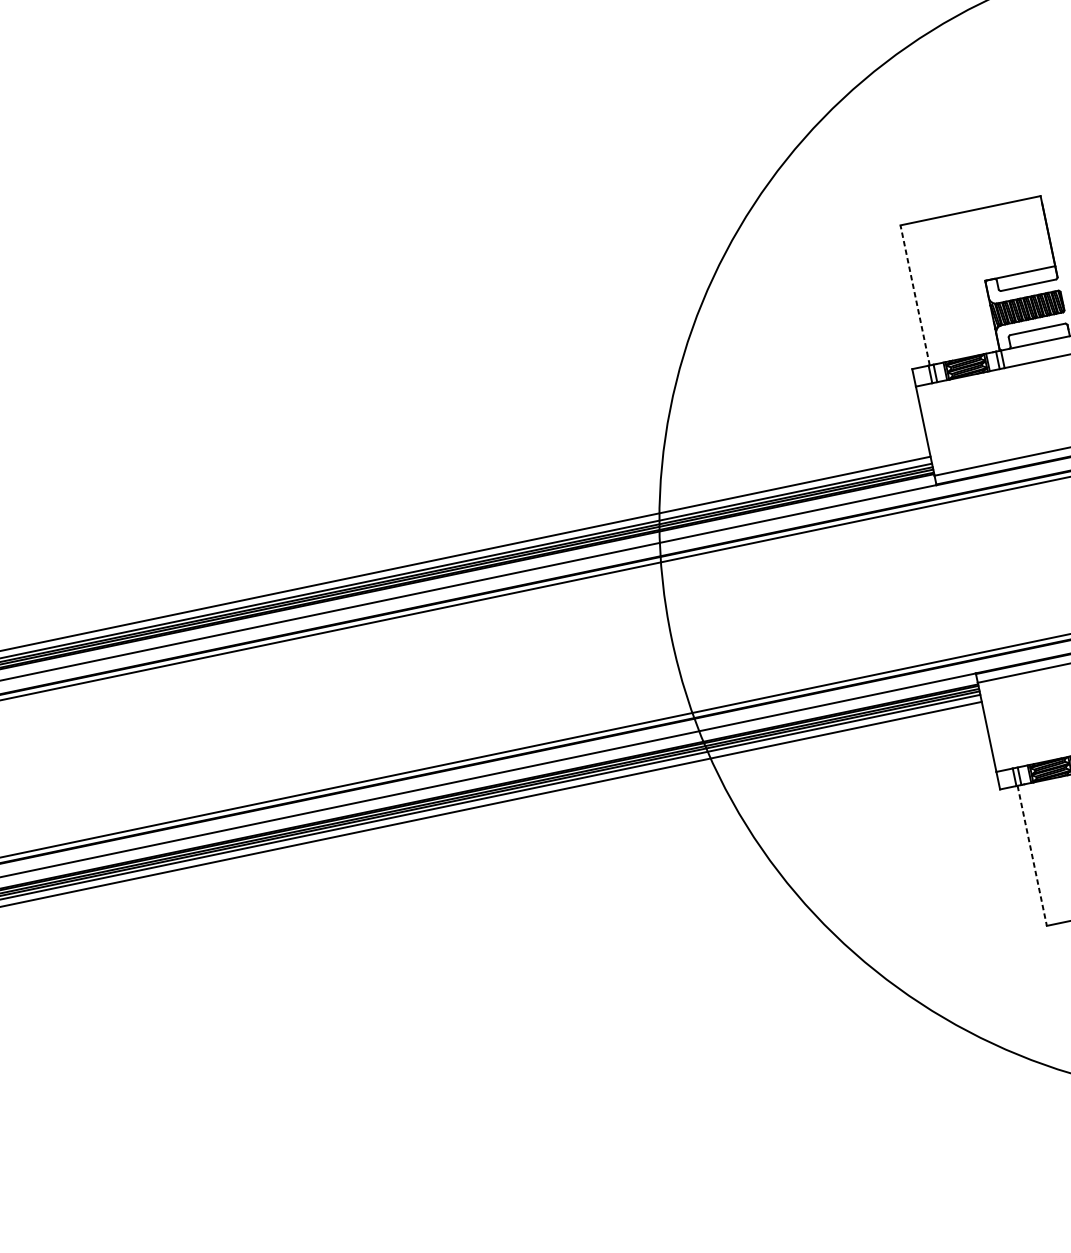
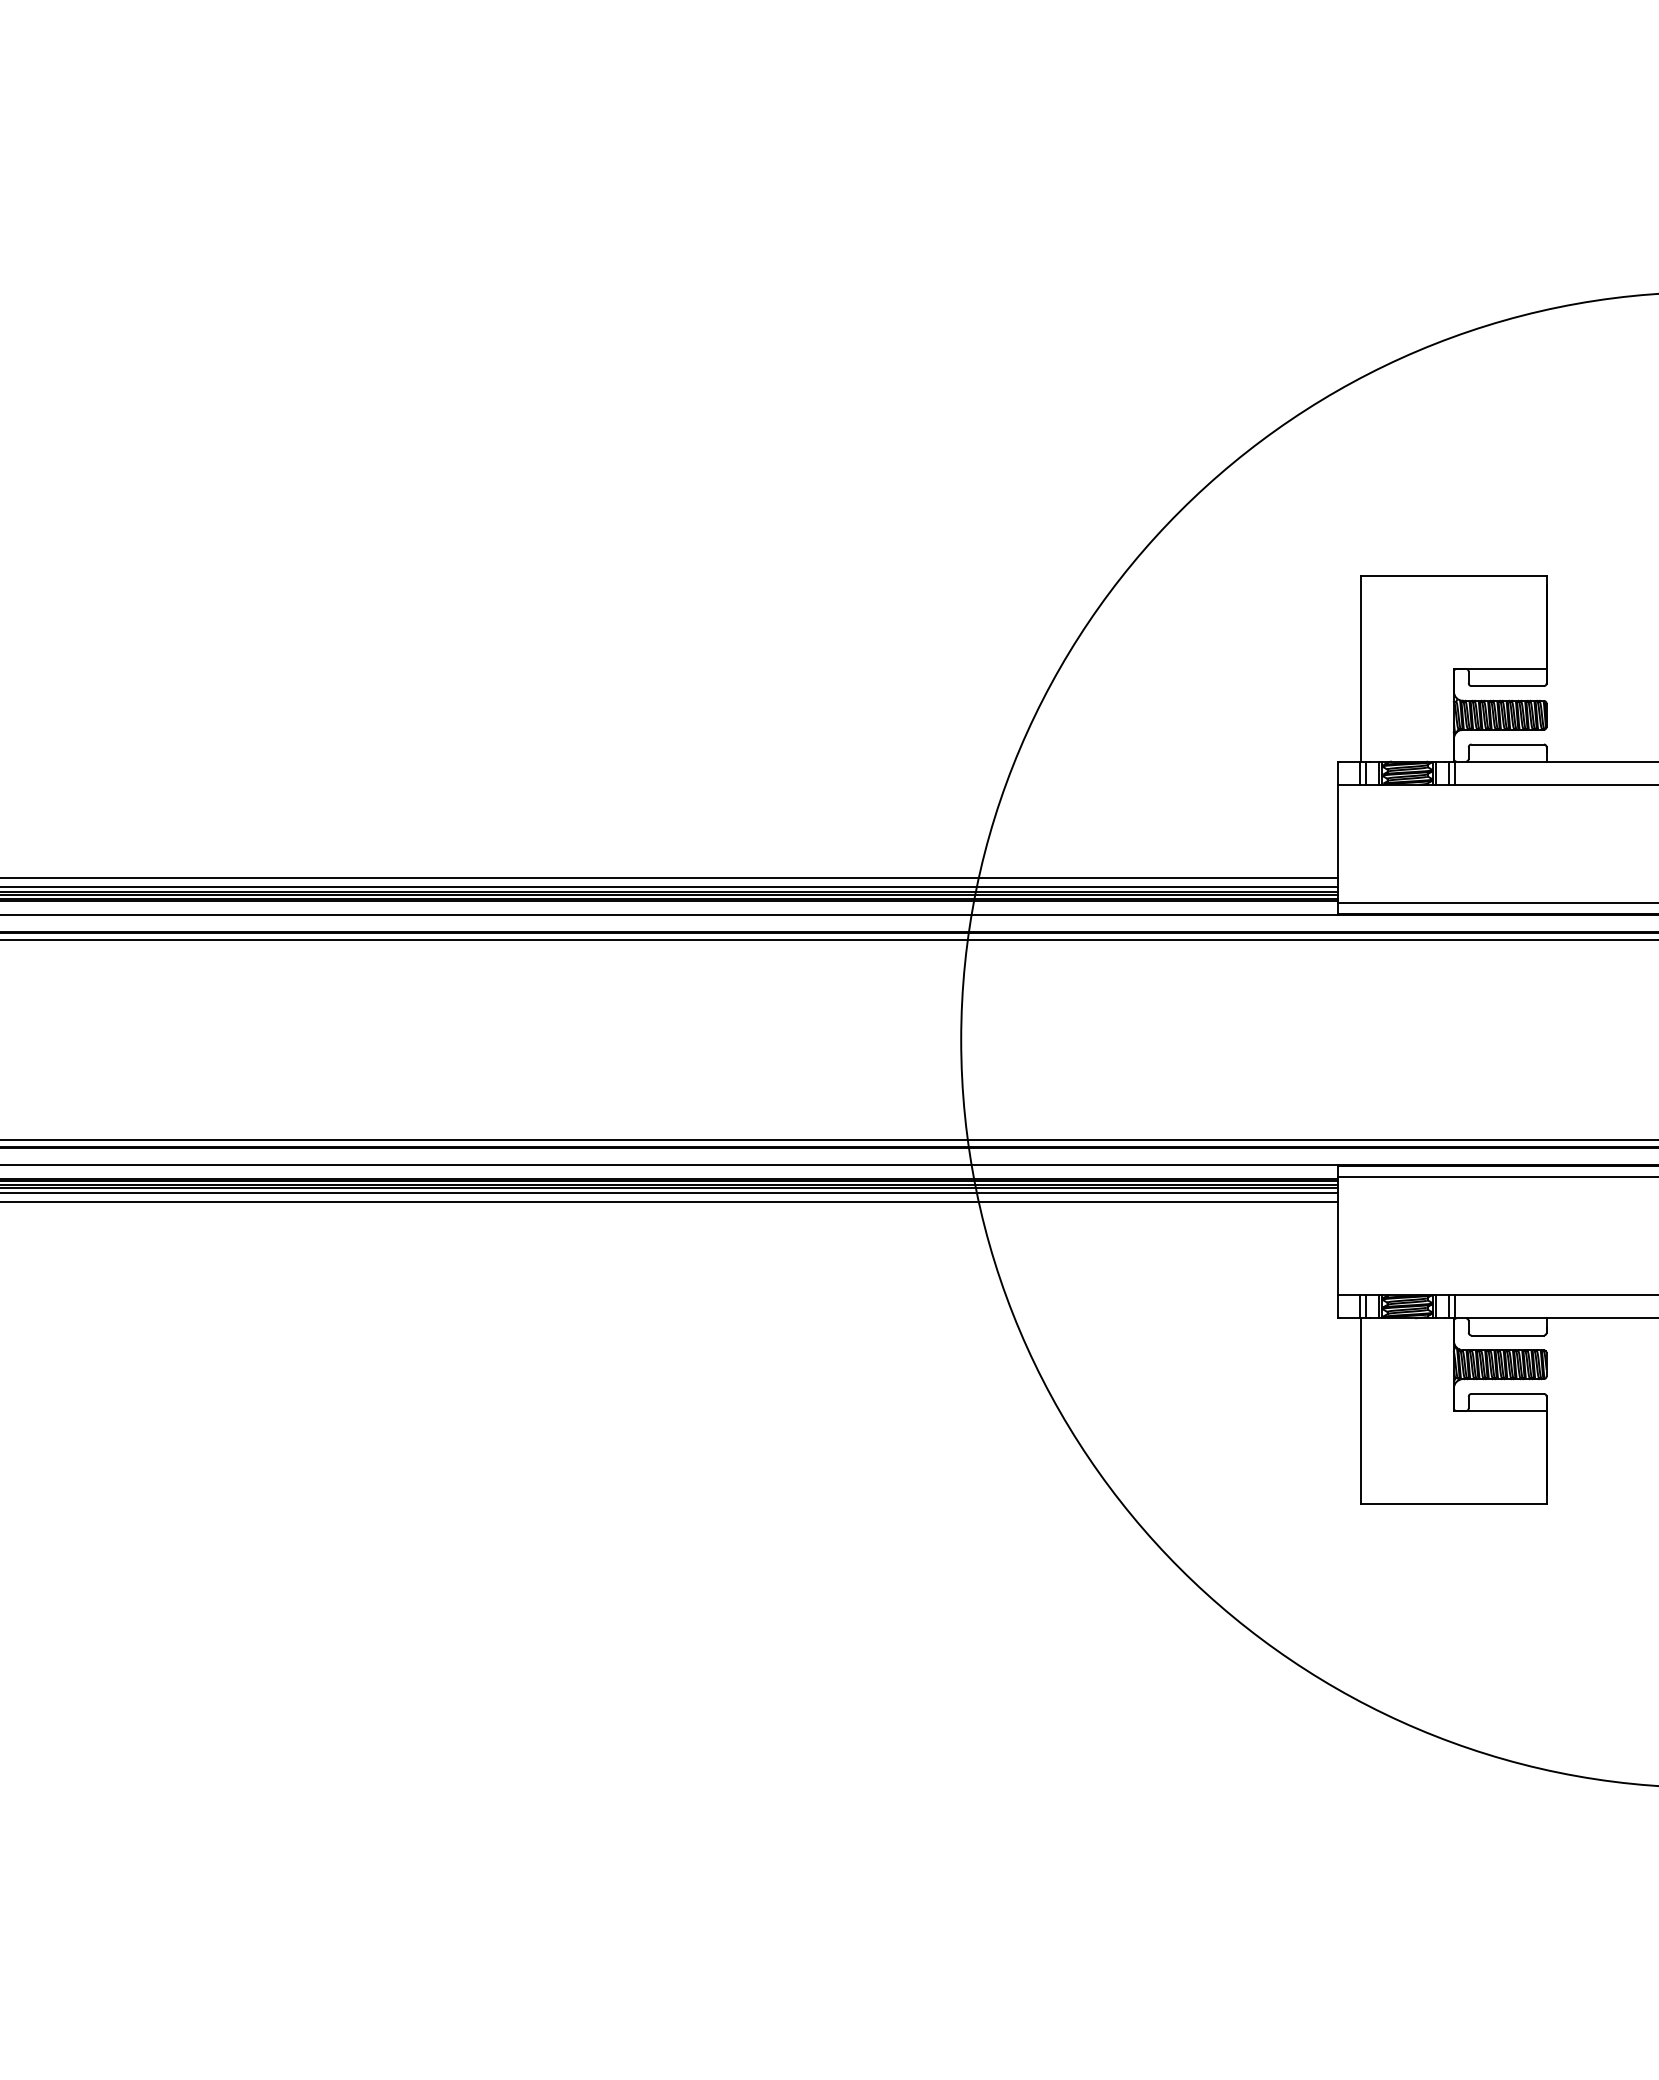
line: (915, 295) -> (1361, 668), dashed -> solid
line: (1032, 856) -> (1361, 1411), dashed -> solid

